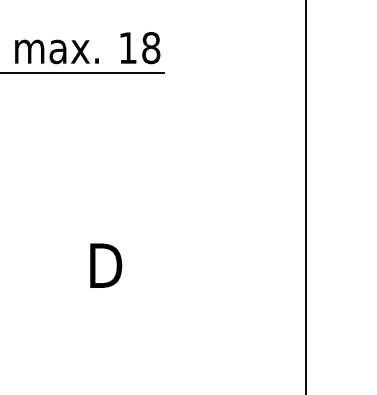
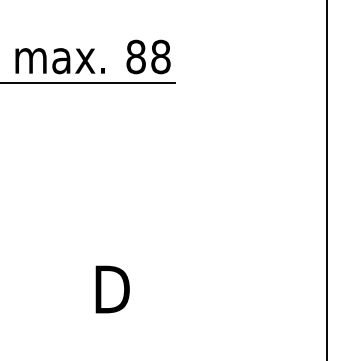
text: (128, 48) -> (136, 57), 18 -> 88

